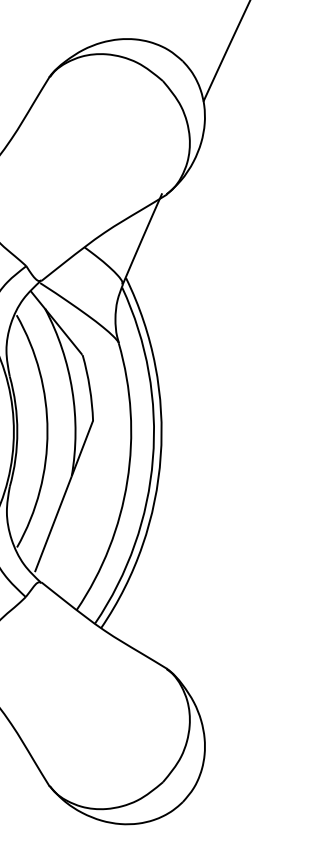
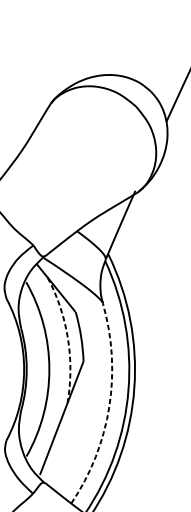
arc: (72, 390) -> (68, 338), solid -> dashed
arc: (127, 481) -> (109, 407), solid -> dashed

